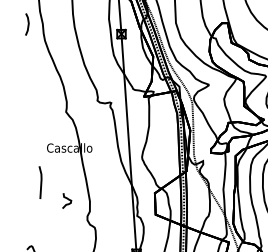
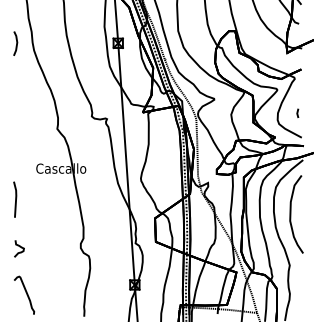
line: (28, 24) -> (16, 43), moved
line: (40, 182) -> (15, 199), moved
curve: (67, 199) -> (19, 247), moved

